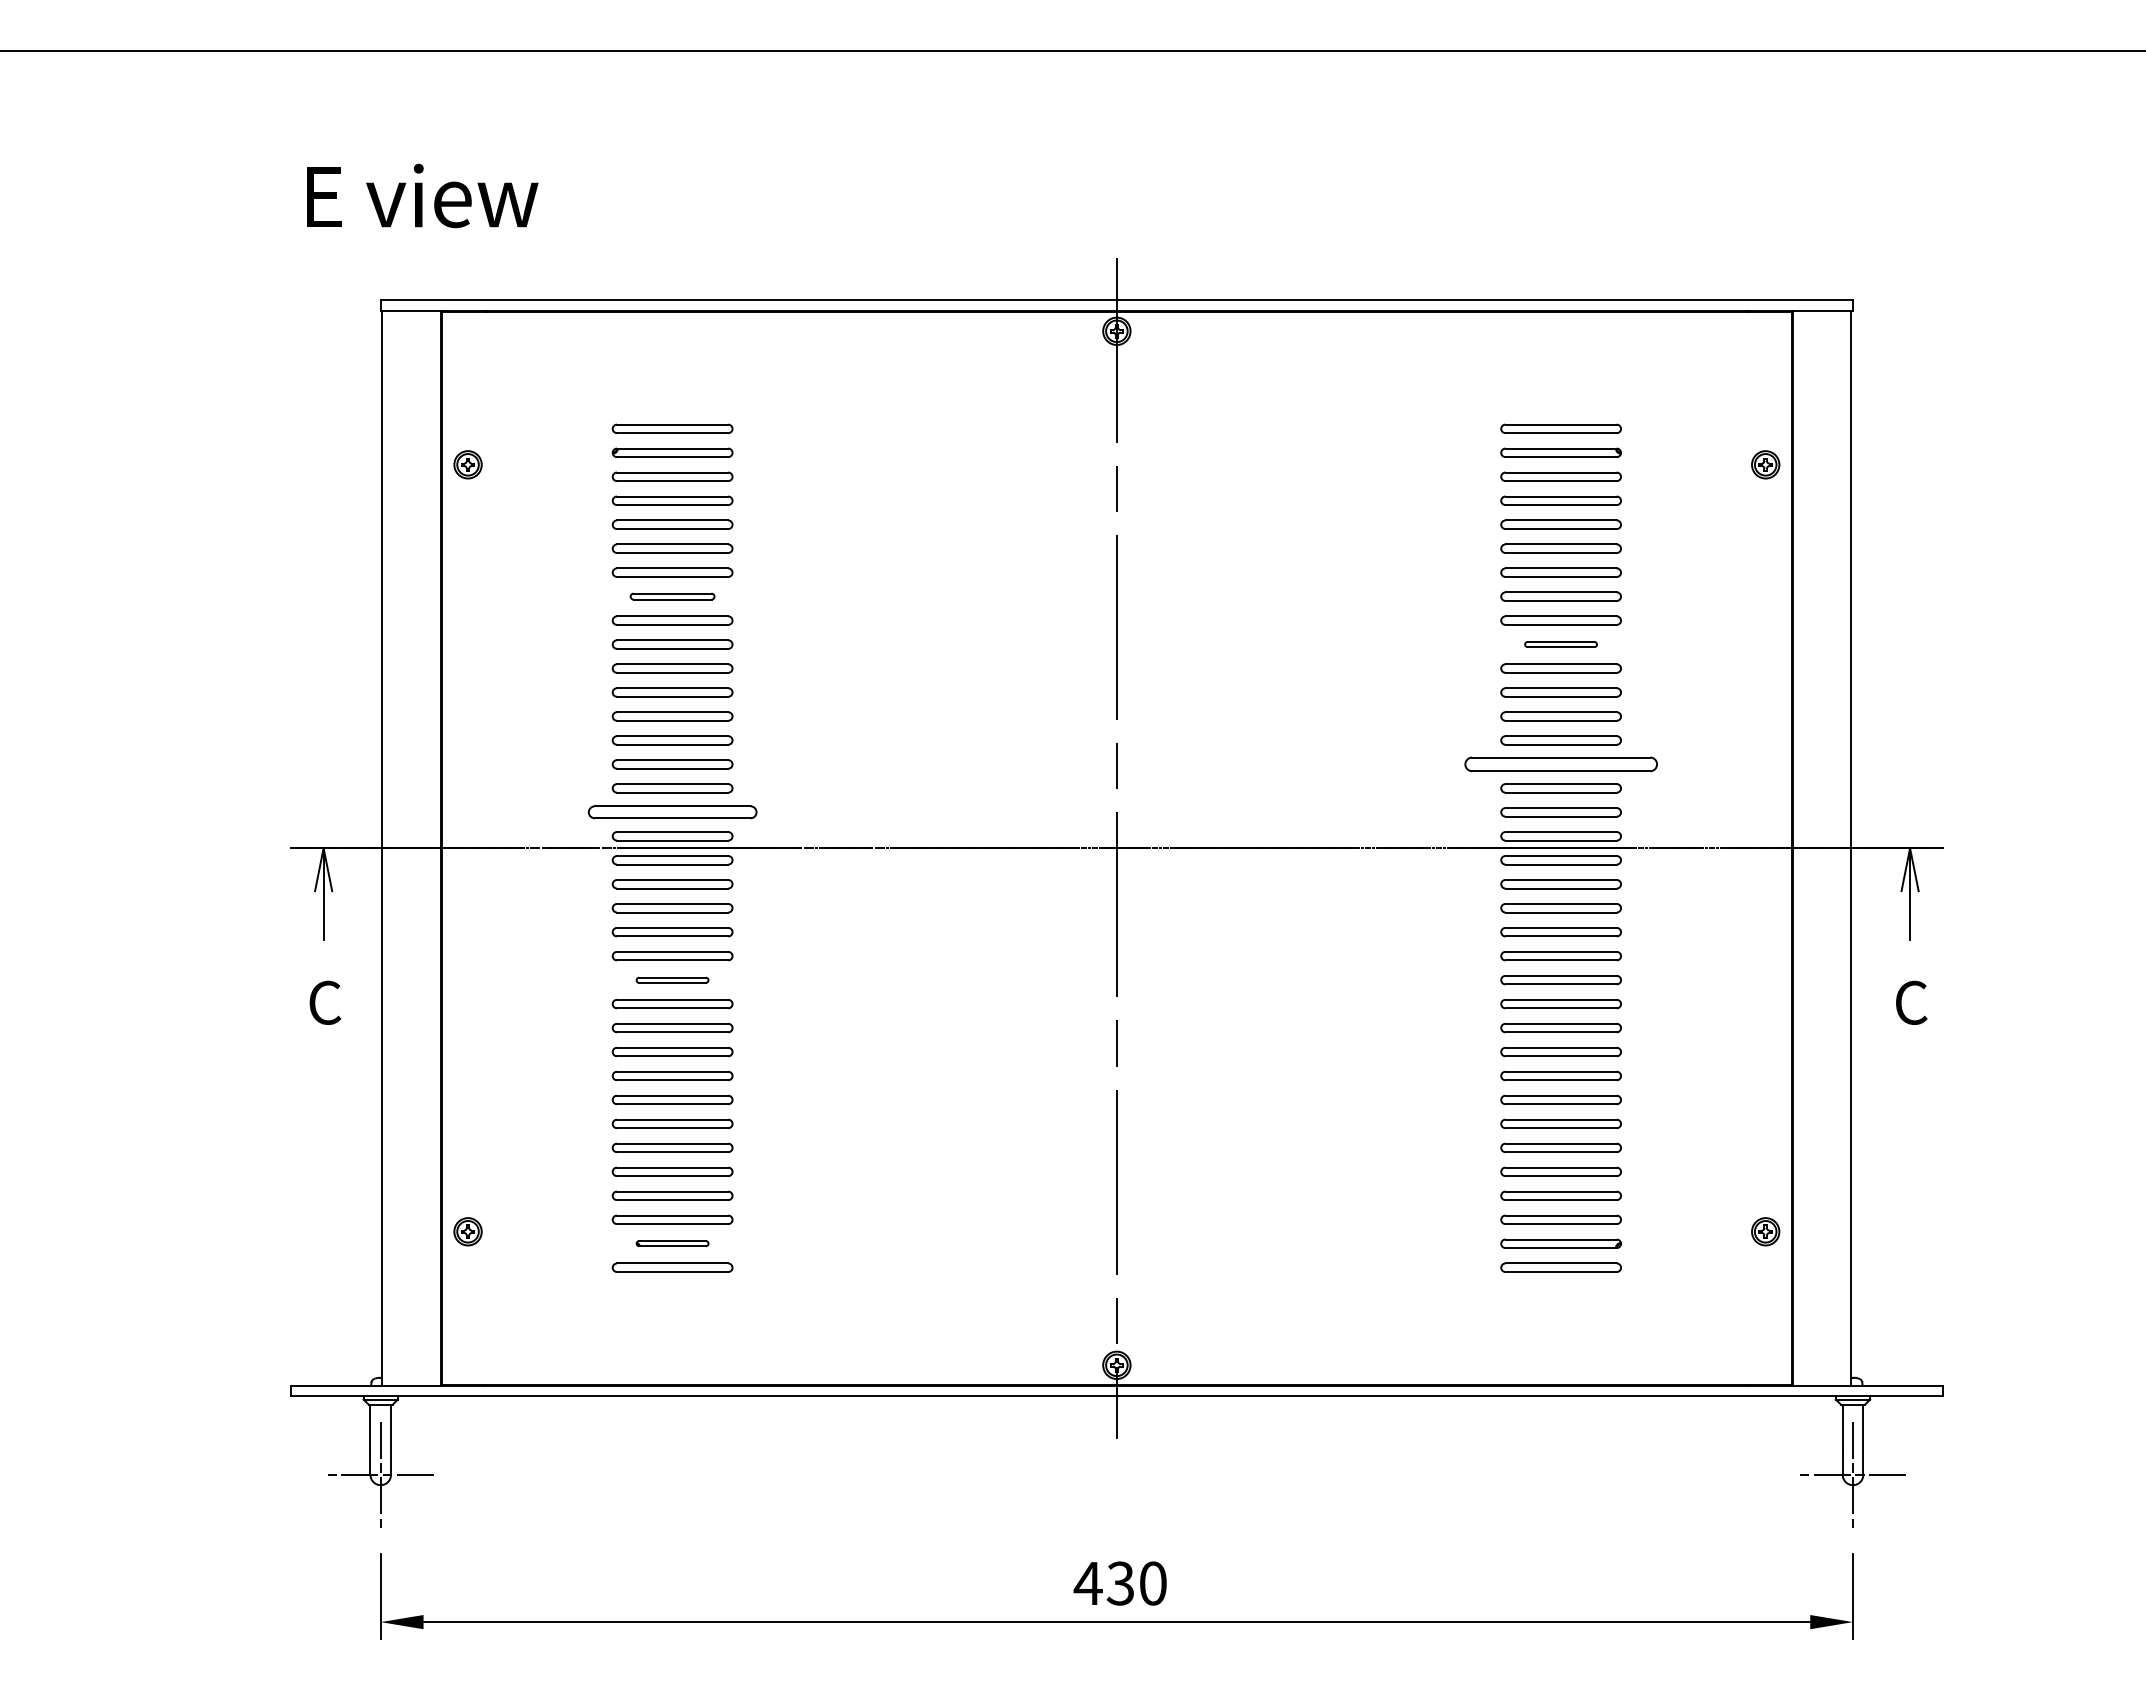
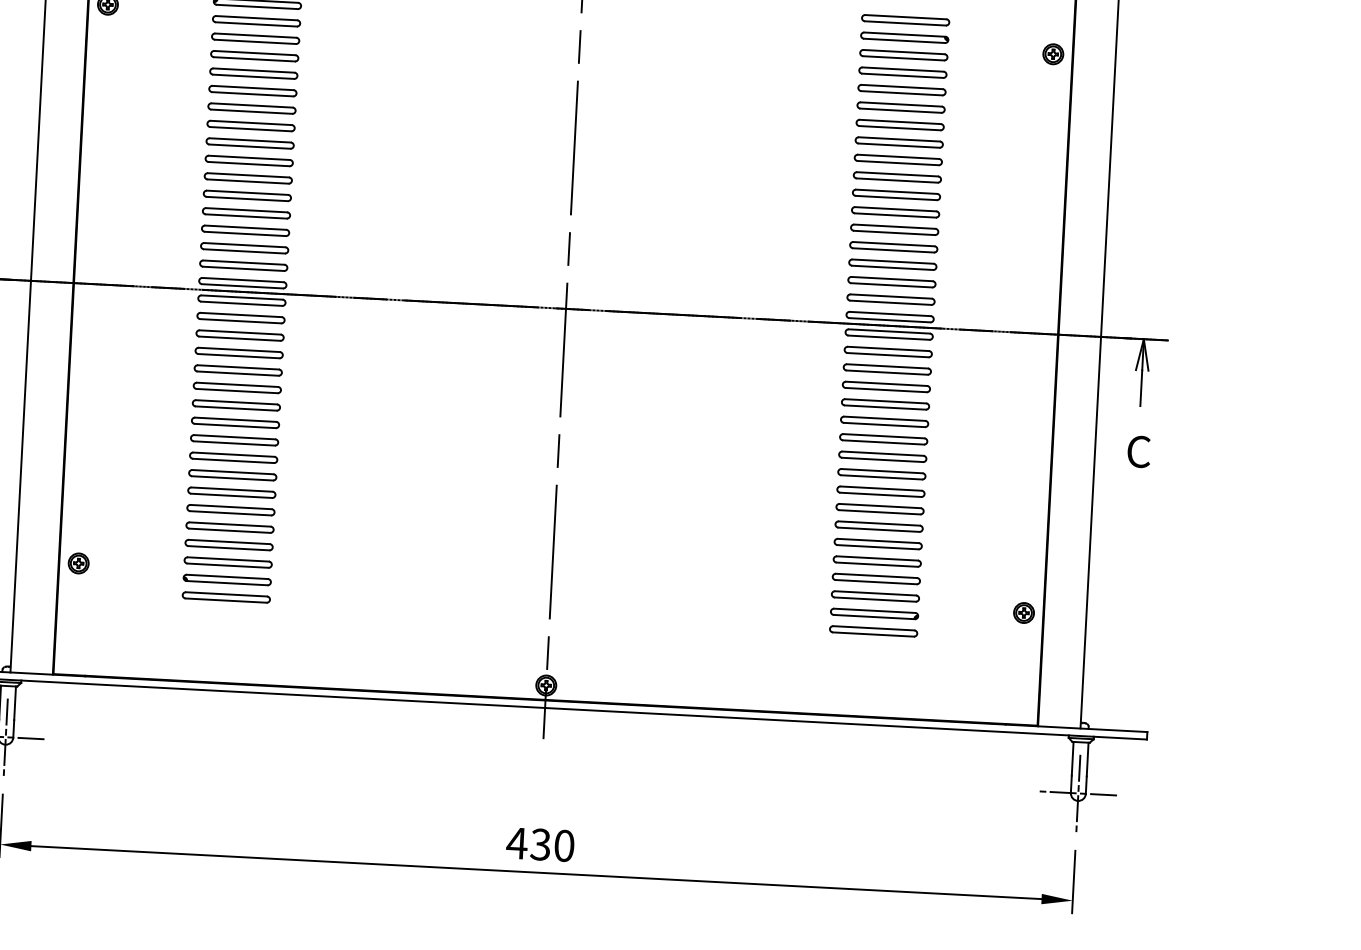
part: (672, 596) -> (251, 108), size x1.43
part: (1560, 644) -> (896, 177), size x1.67
part: (1560, 764) -> (892, 264), size x0.62
part: (672, 812) -> (243, 265), size x0.71
part: (672, 980) -> (237, 388), size x1.67
part: (672, 1243) -> (227, 579), size x1.67

